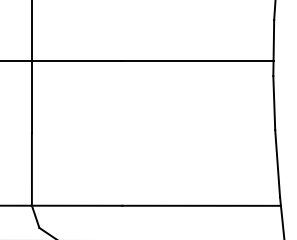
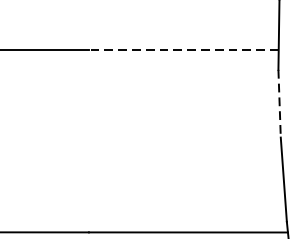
line: (197, 60) -> (183, 50), solid -> dashed
line: (274, 103) -> (279, 104), solid -> dashed

